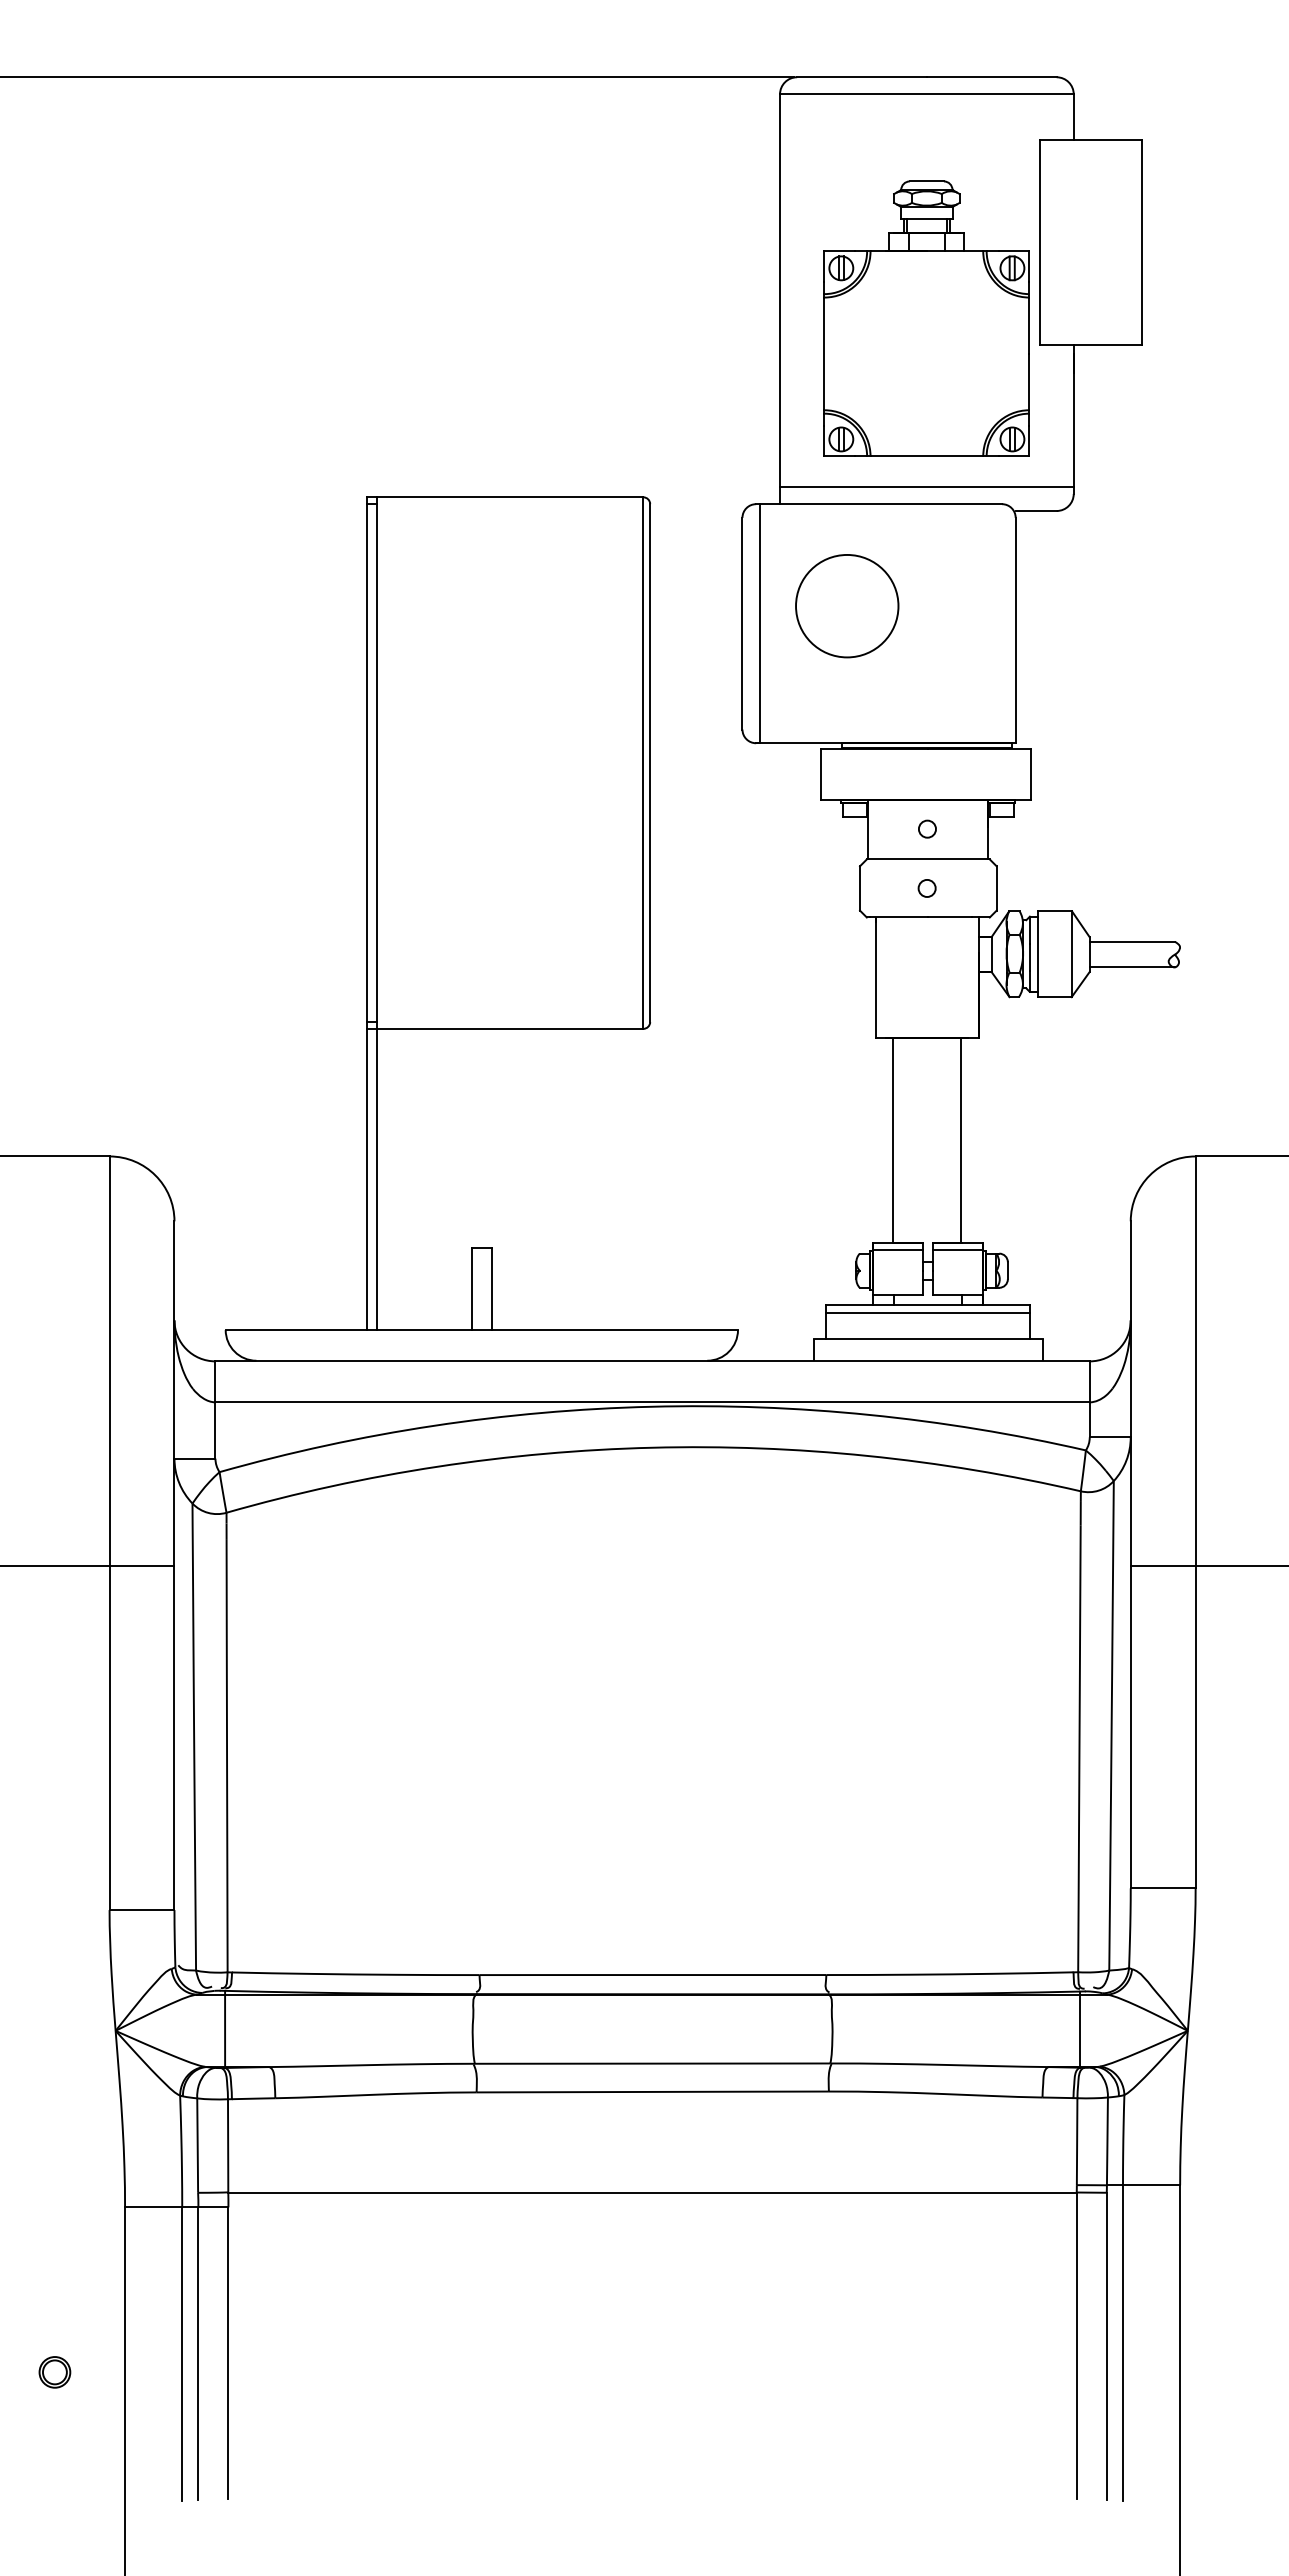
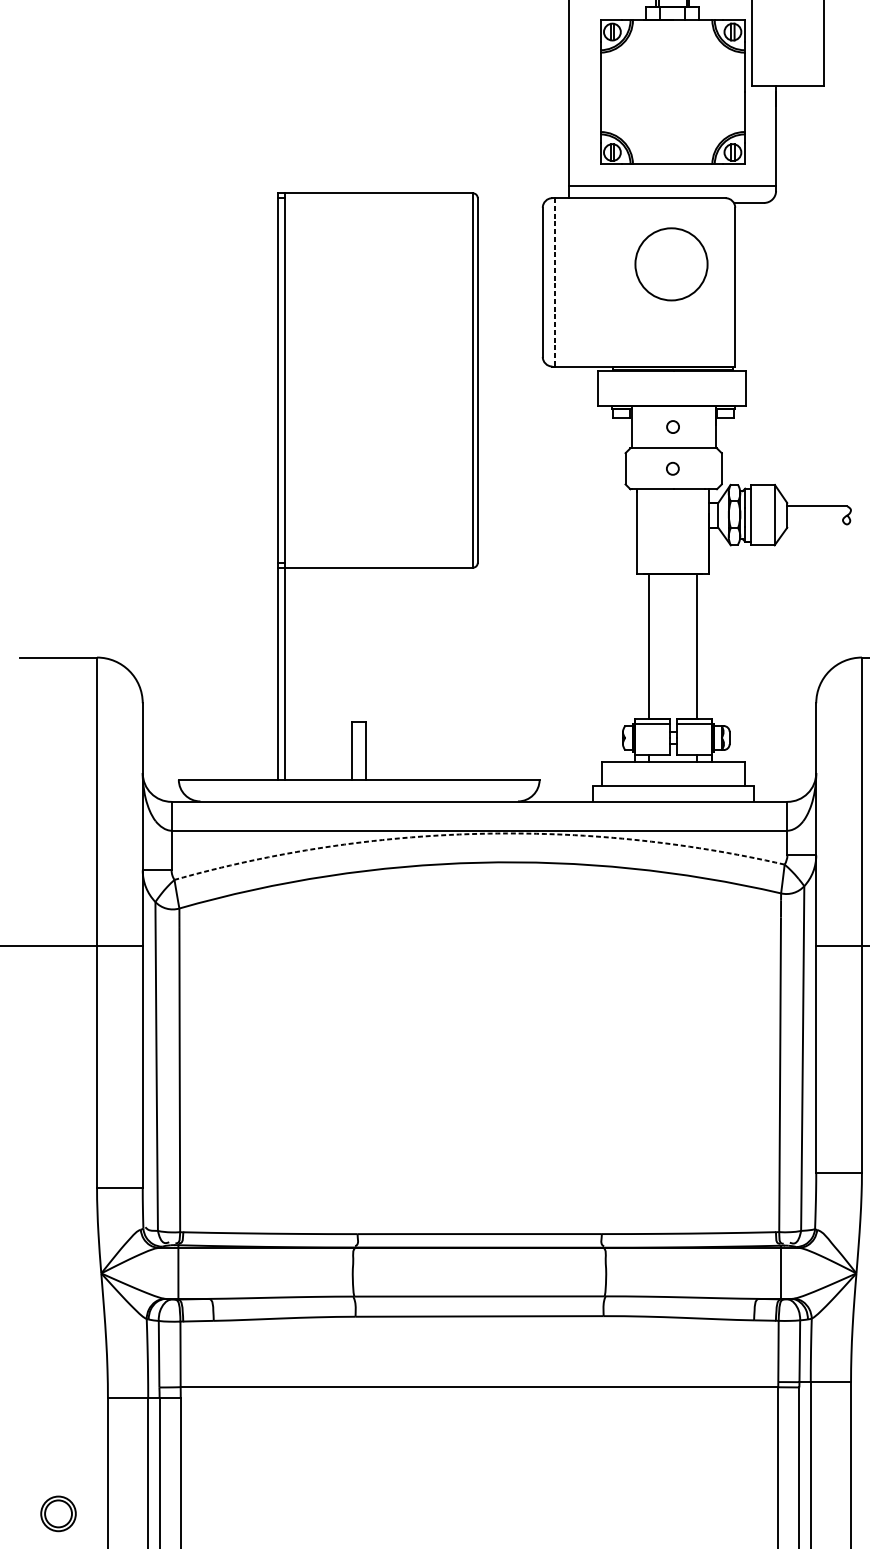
circle: (847, 606) -> (671, 264), moved
line: (759, 623) -> (554, 282), solid -> dashed
line: (1131, 967) -> (816, 524), removed
line: (927, 1312) -> (673, 767), removed
arc: (651, 1406) -> (478, 833), solid -> dashed
part: (54, 2372) -> (58, 1514), size x1.6

